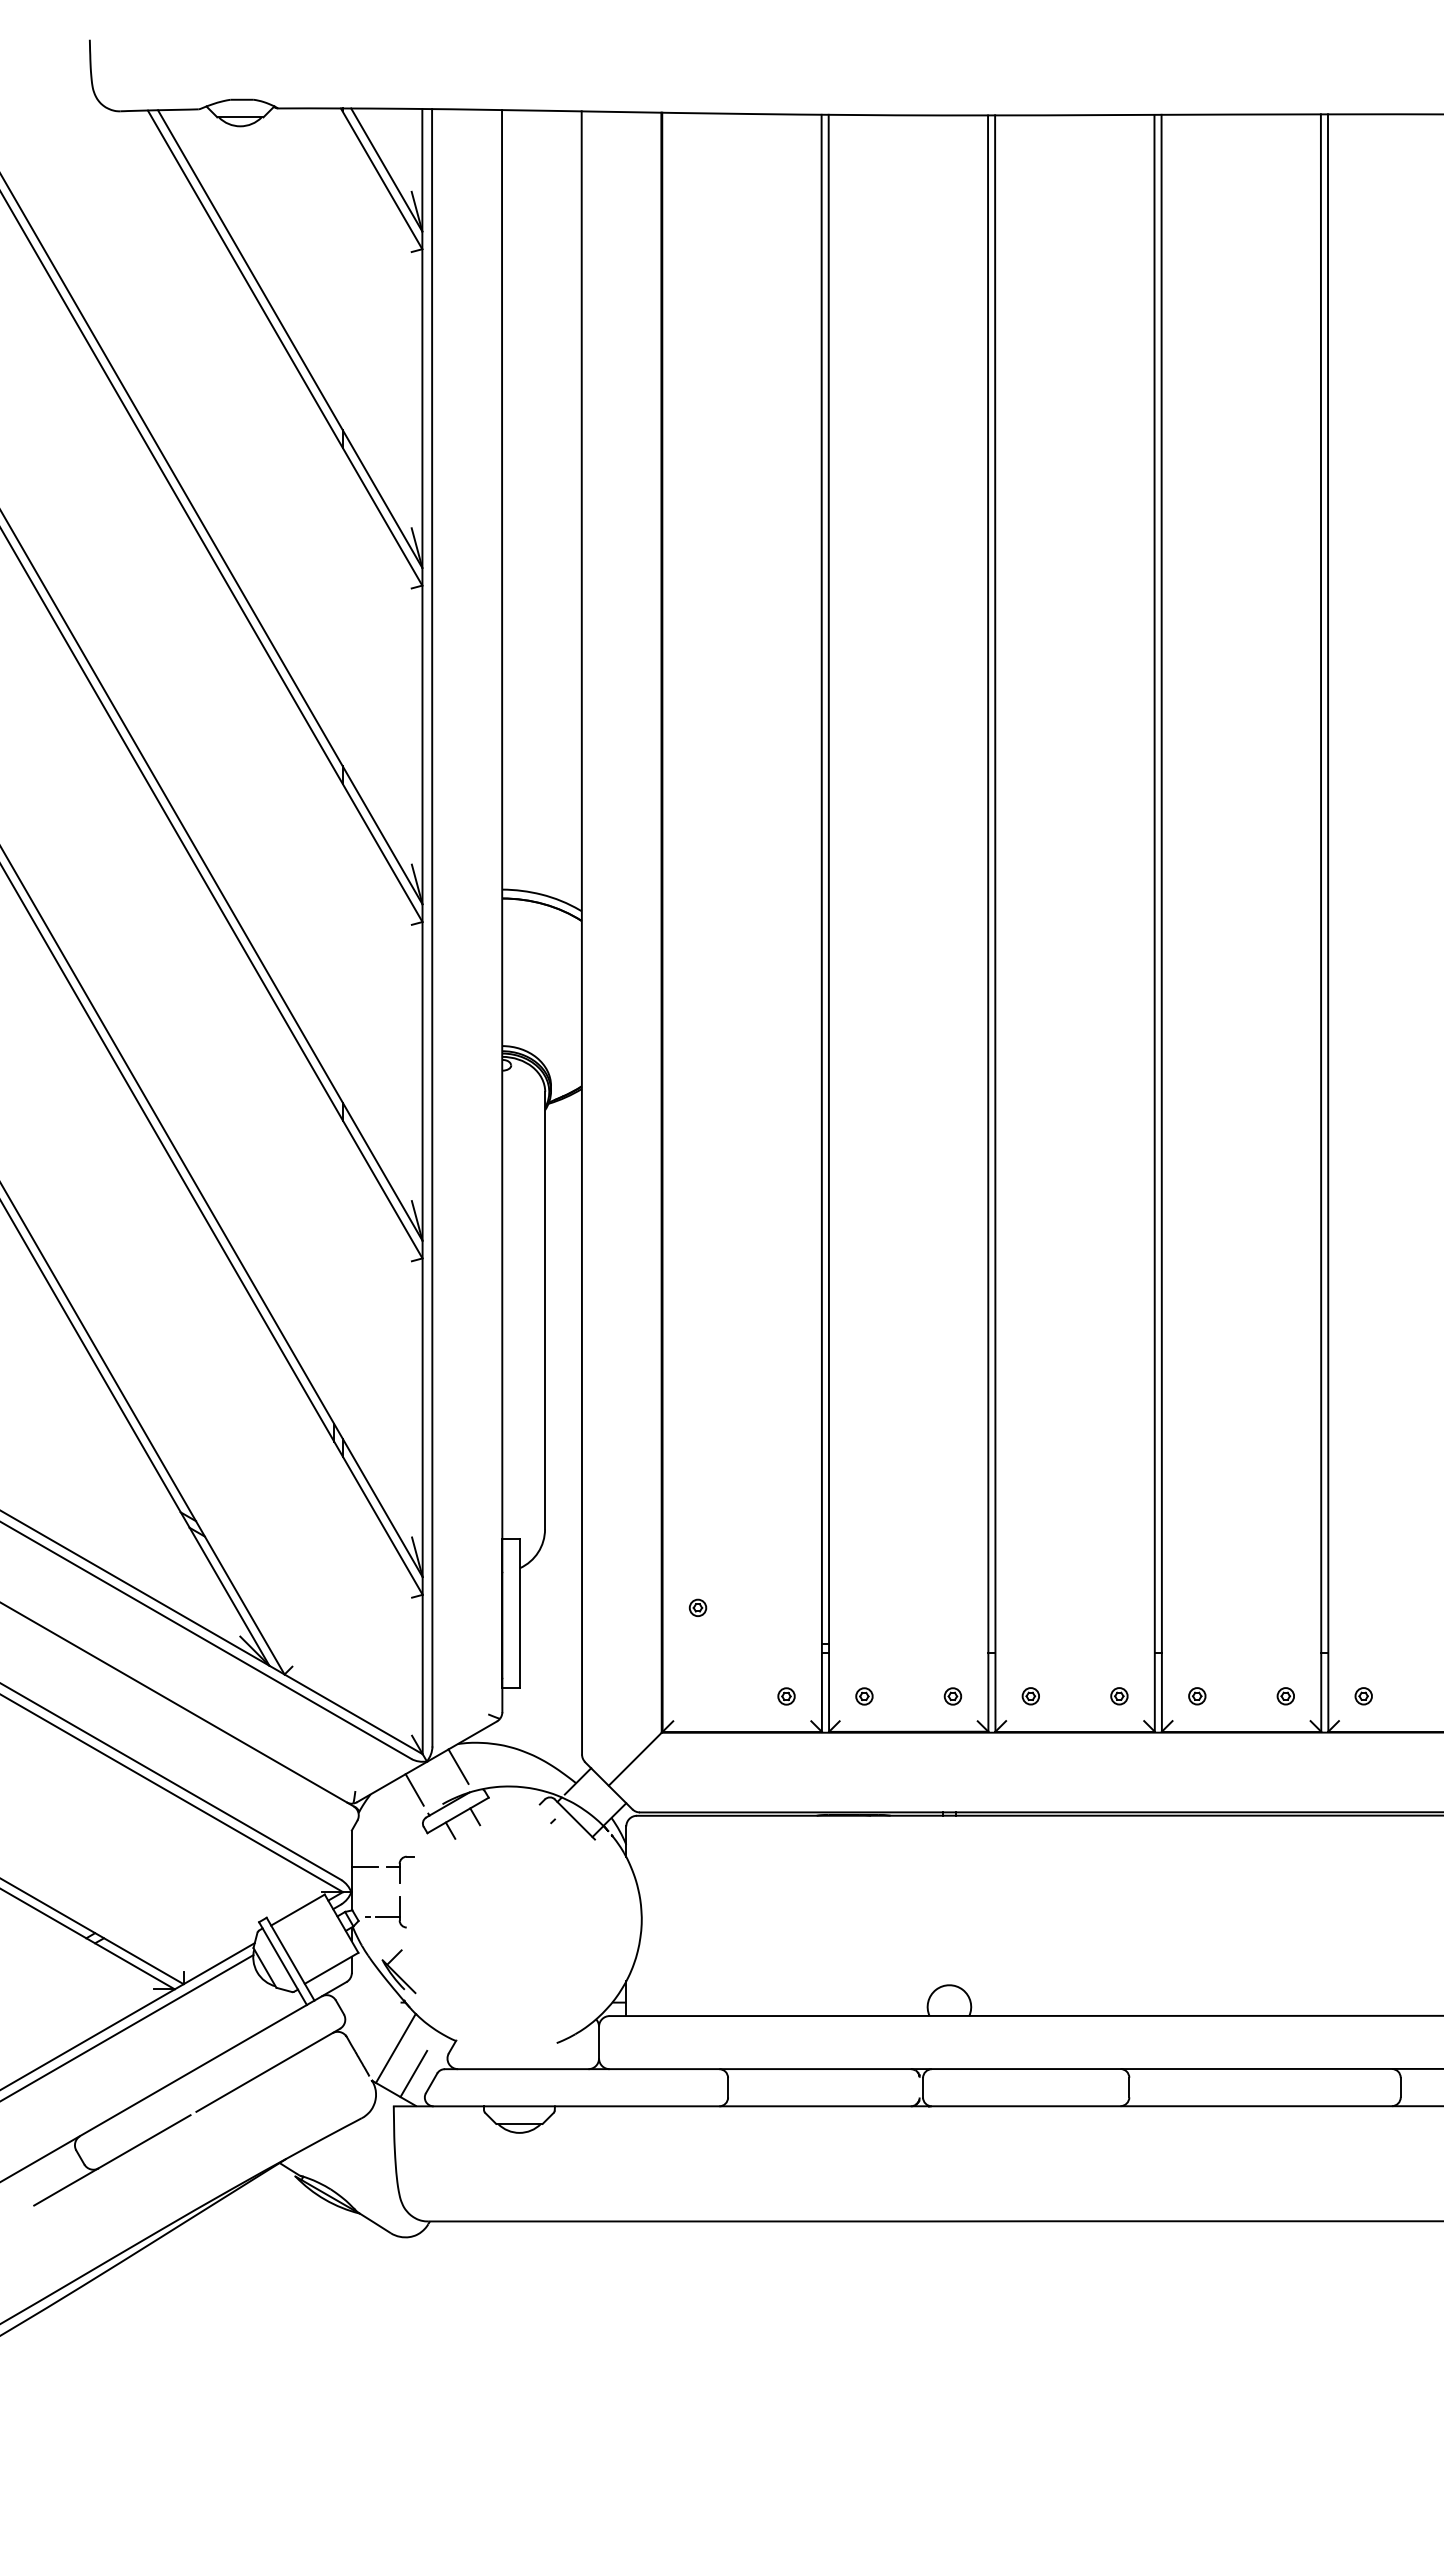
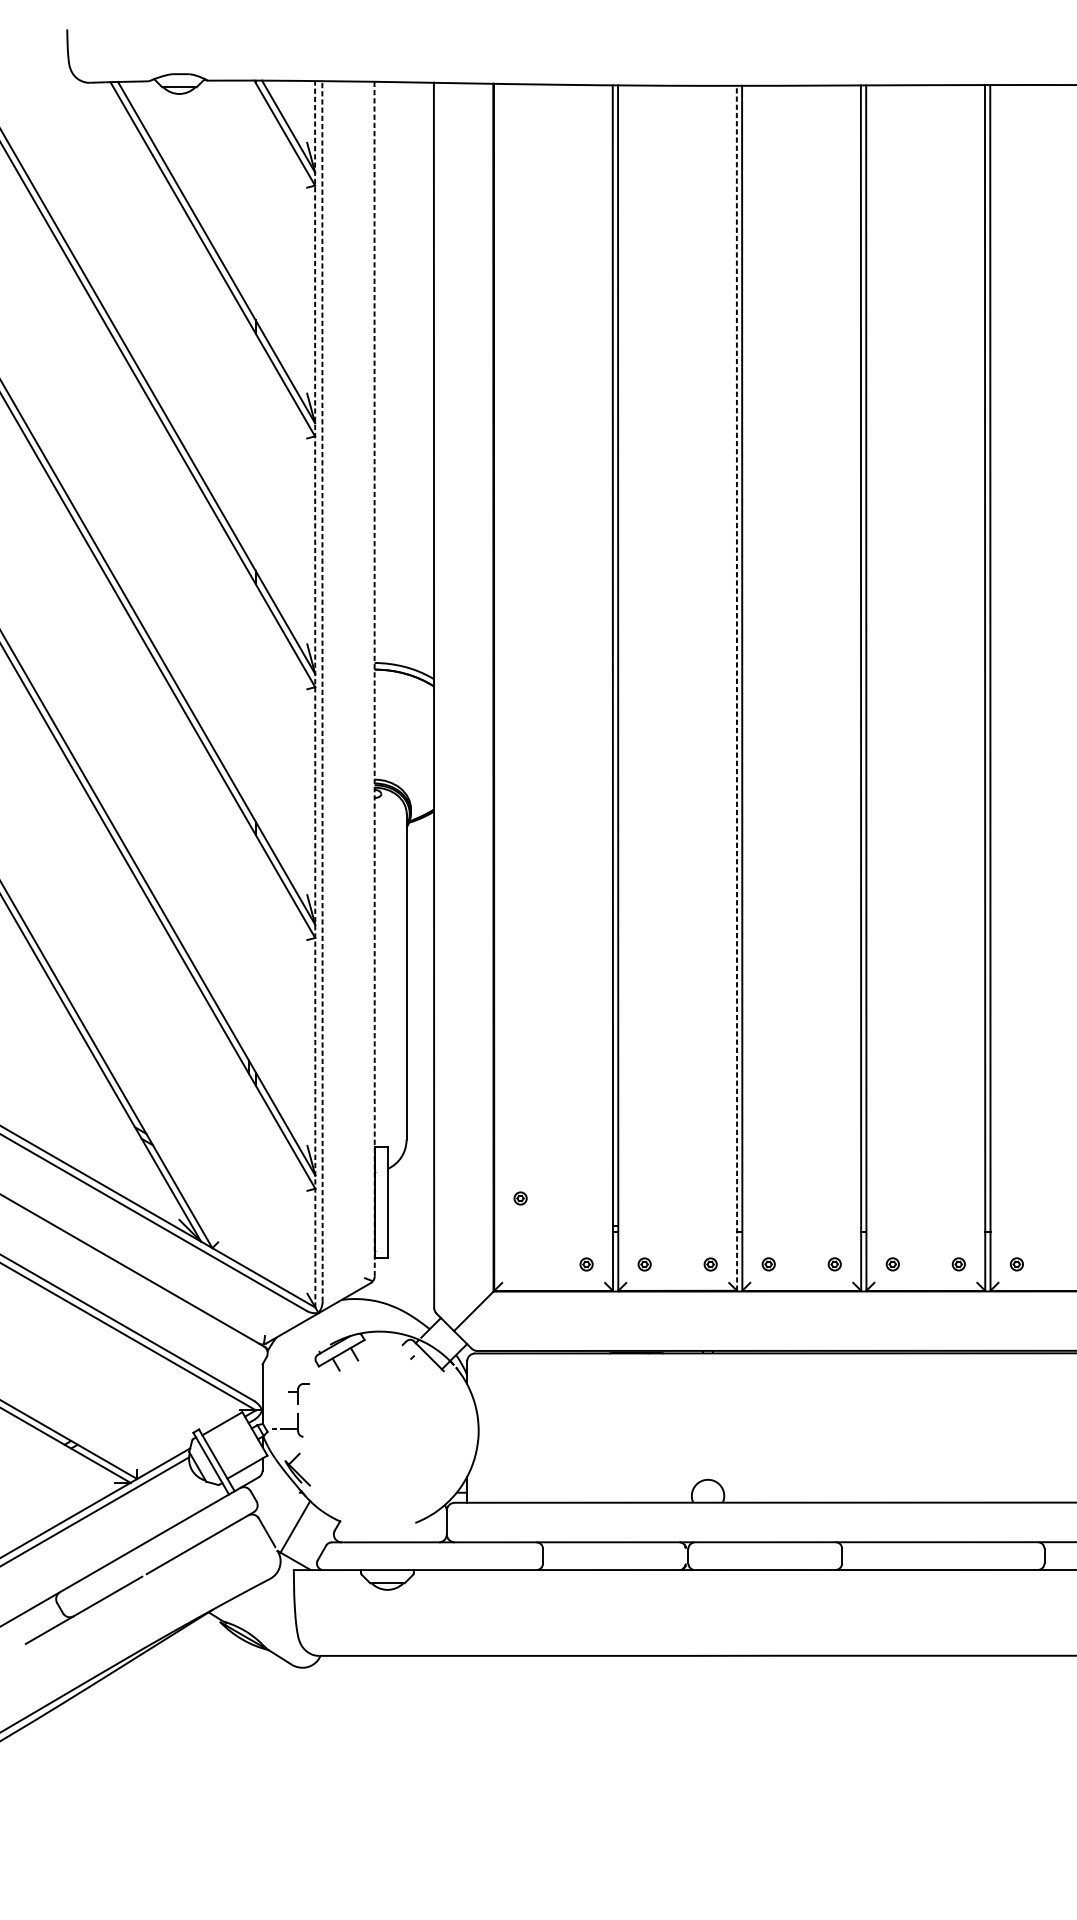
line: (502, 911) -> (374, 679), solid -> dashed
line: (988, 923) -> (737, 688), solid -> dashed
line: (432, 927) -> (322, 691), solid -> dashed
line: (422, 931) -> (315, 694), solid -> dashed
line: (458, 1766) -> (342, 1316), removed
line: (414, 1789) -> (309, 1333), removed
line: (364, 1867) -> (271, 1392), removed
line: (413, 2073) -> (308, 1545), removed

